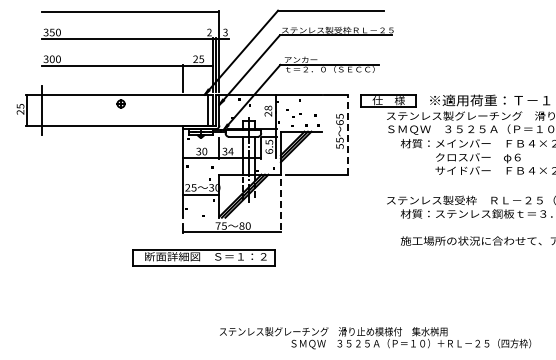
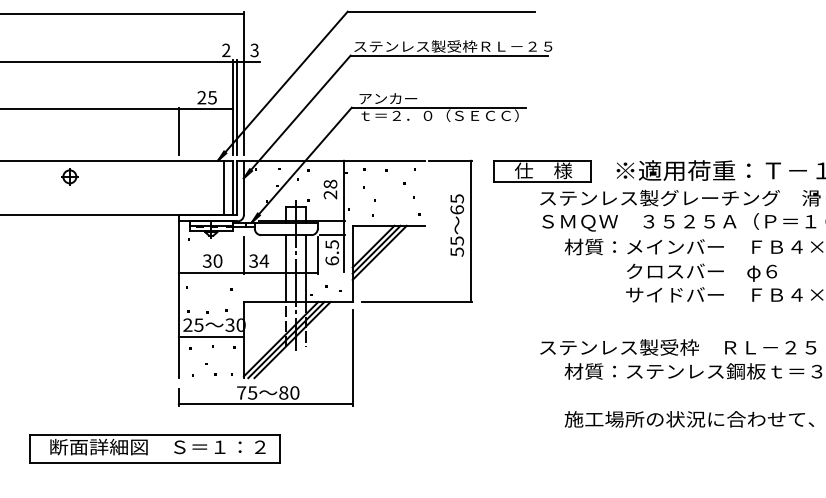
line: (347, 134) -> (470, 230), dashed -> solid
line: (280, 206) -> (351, 358), dashed -> solid
part: (203, 257) -> (153, 448), moved

